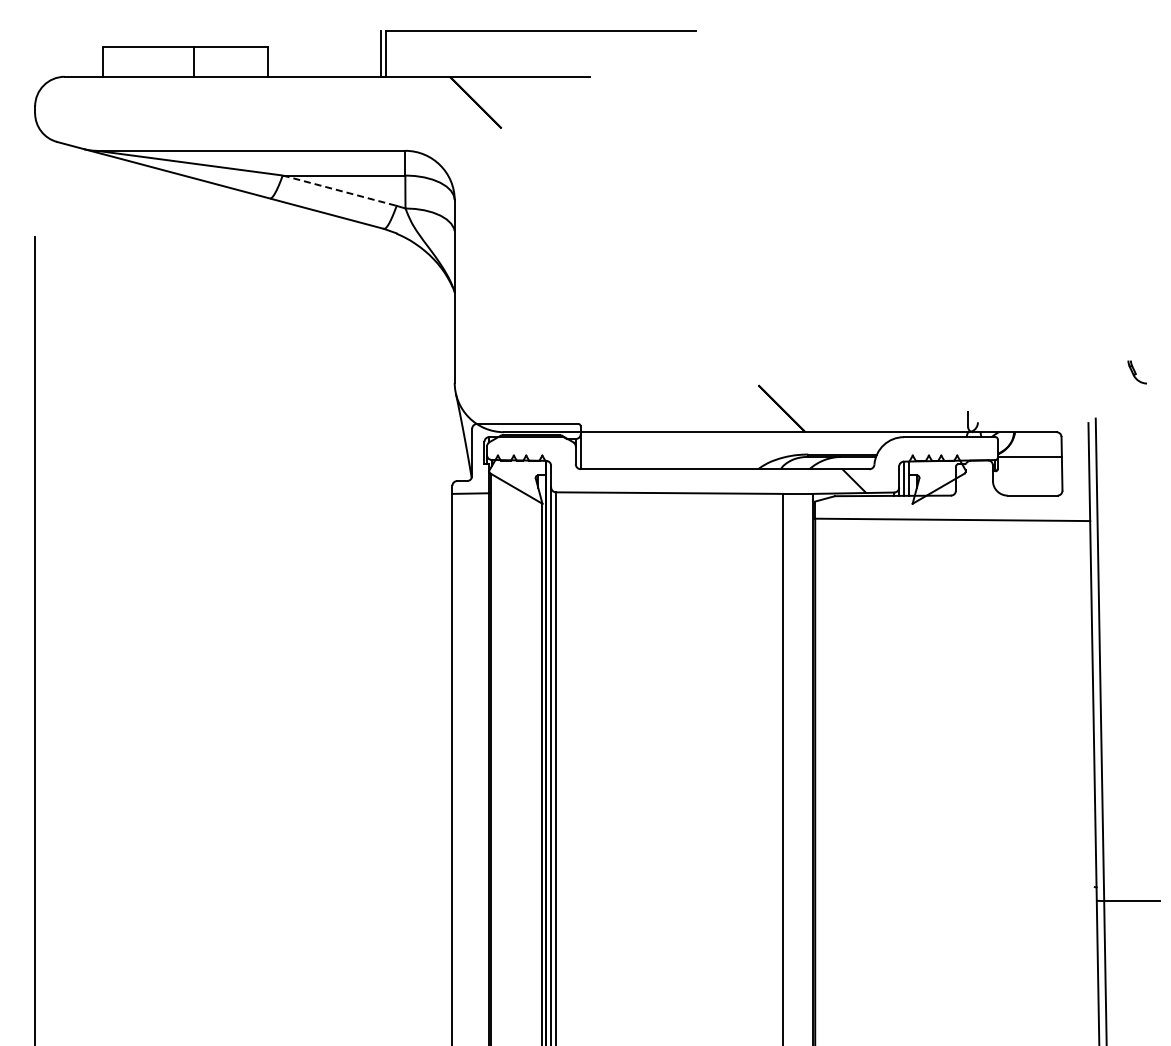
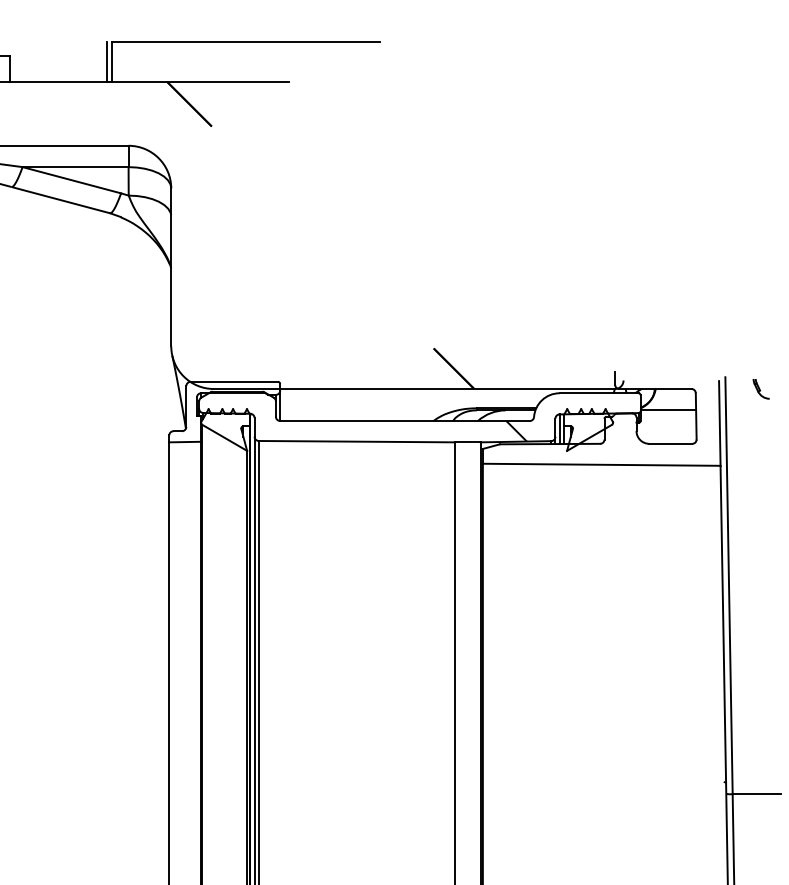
line: (339, 190) -> (71, 180), dashed -> solid
part: (1136, 372) -> (760, 389), moved

